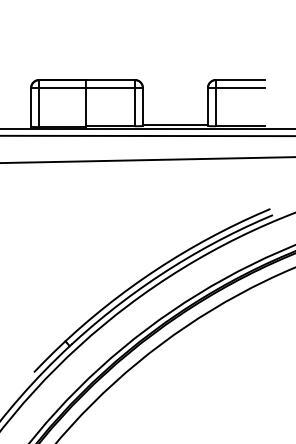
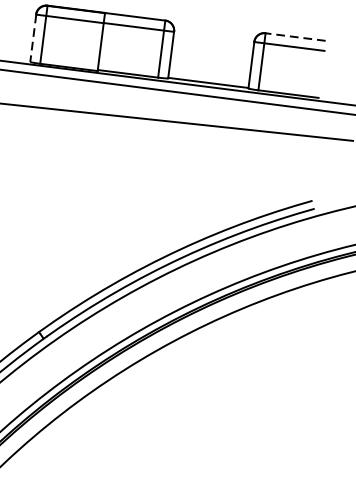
line: (239, 80) -> (294, 37), solid -> dashed
line: (31, 107) -> (33, 38), solid -> dashed

